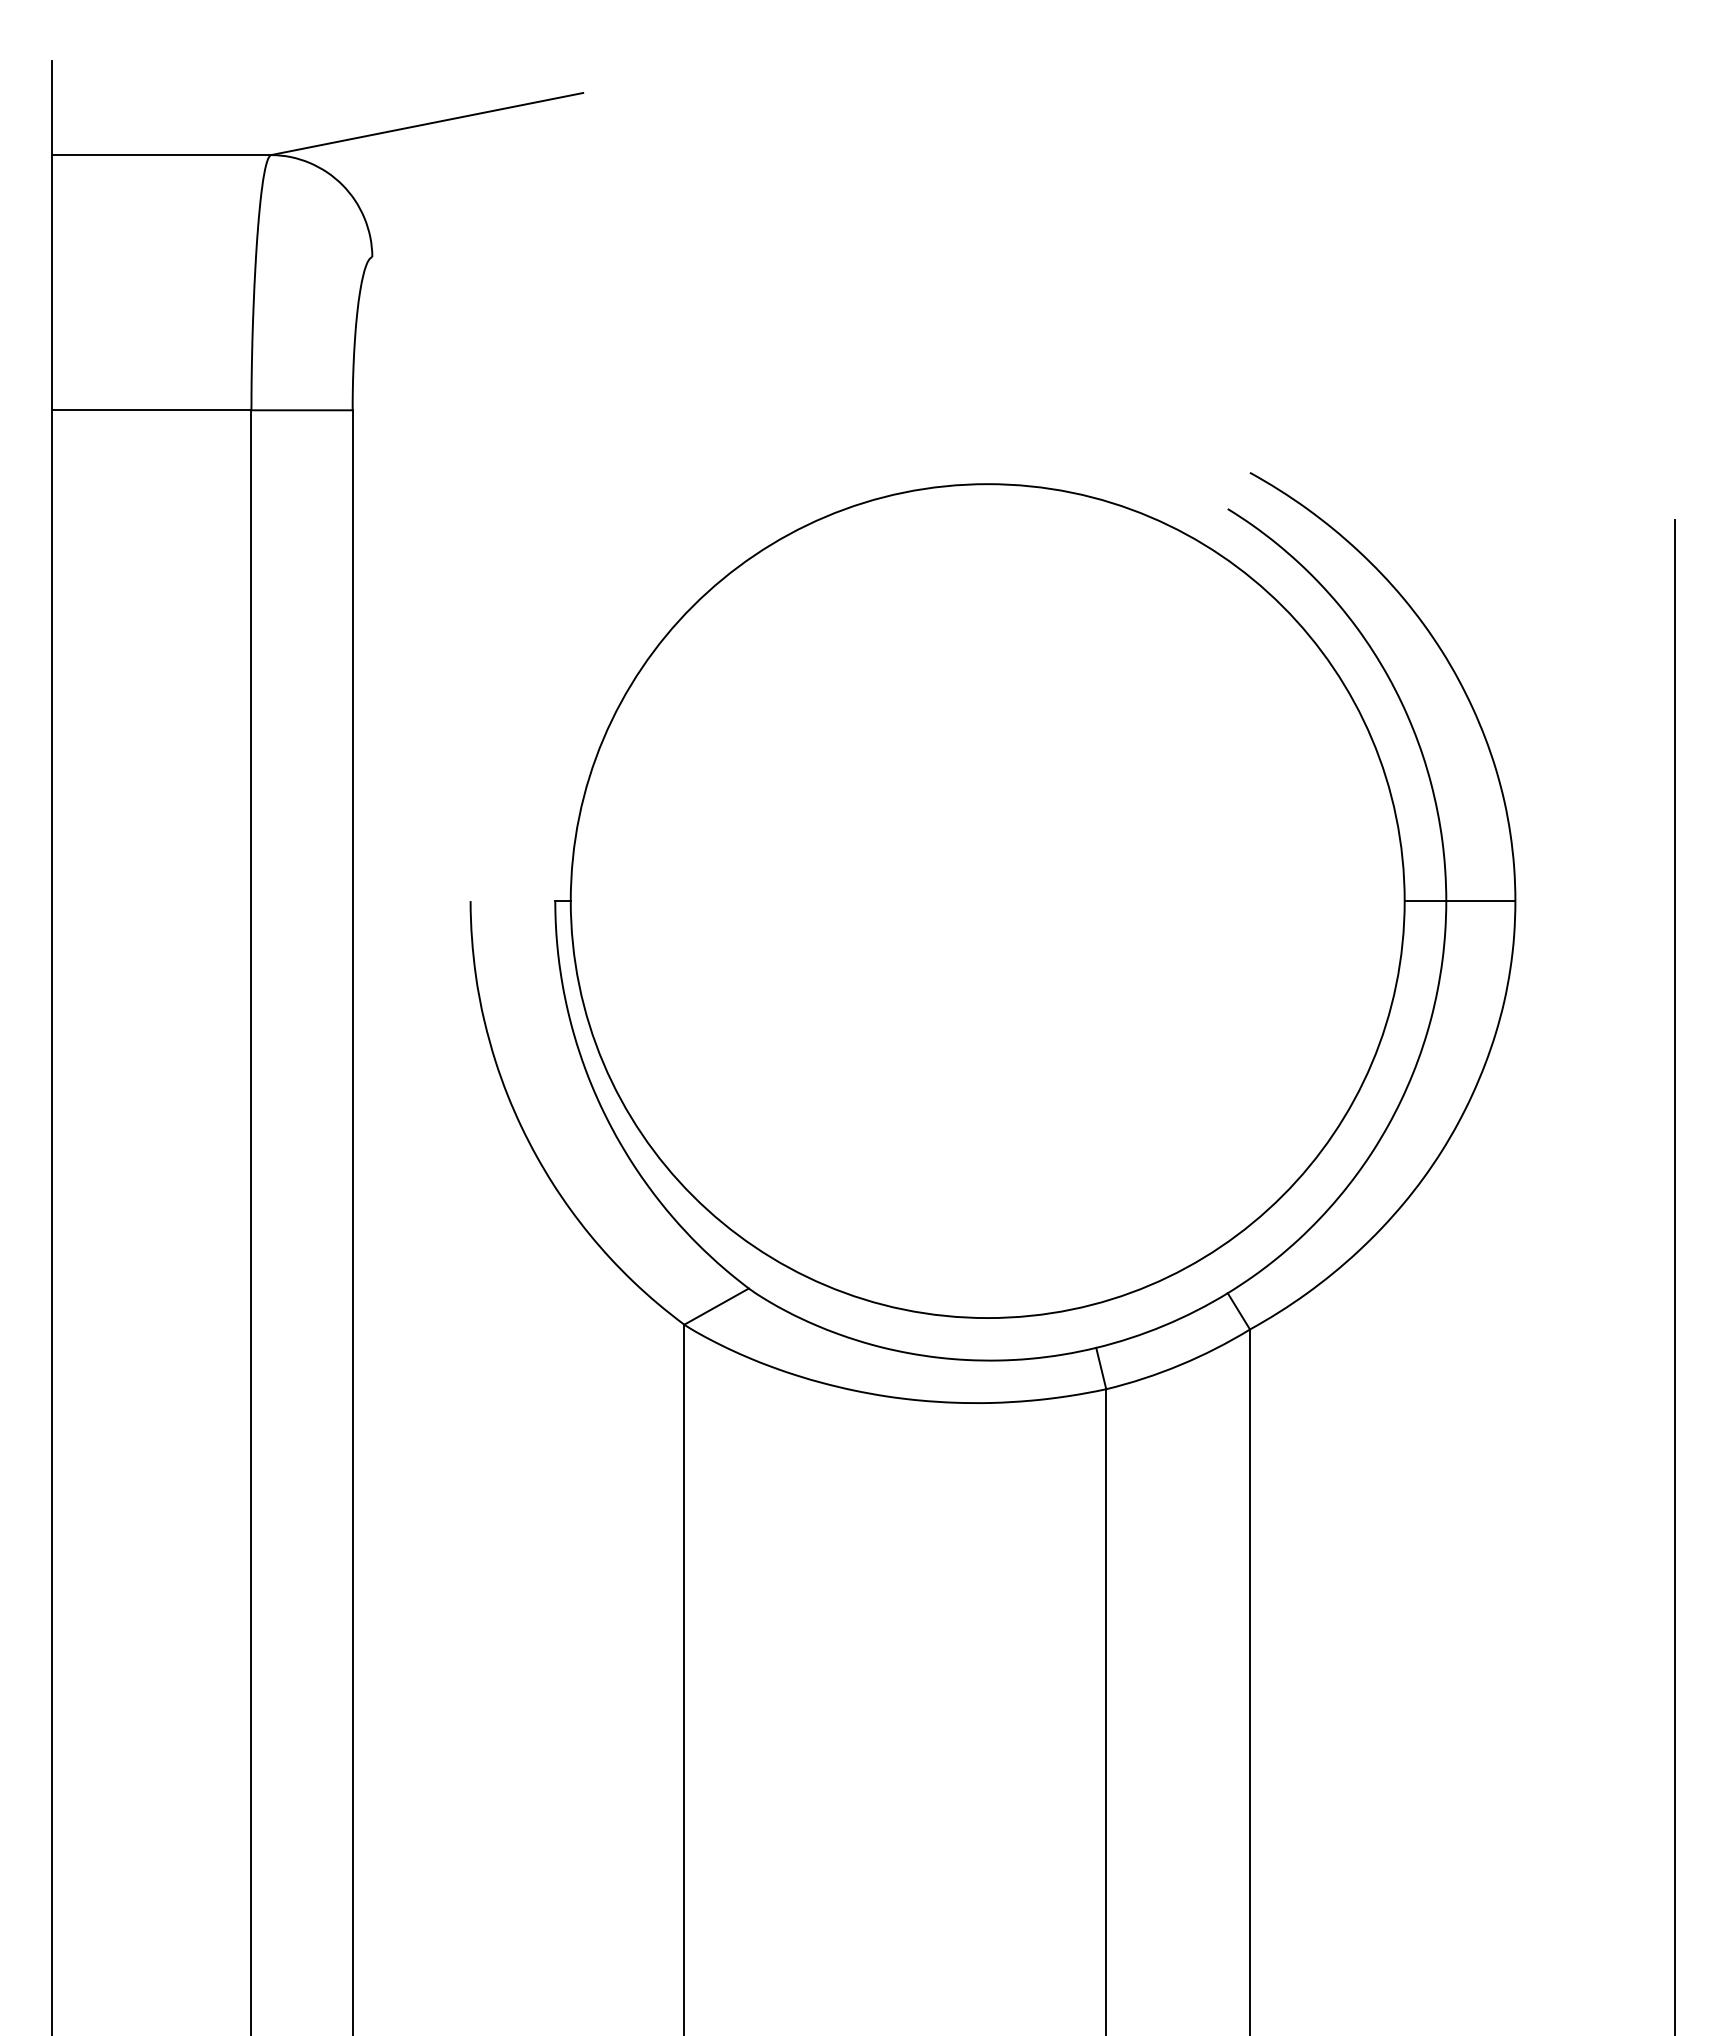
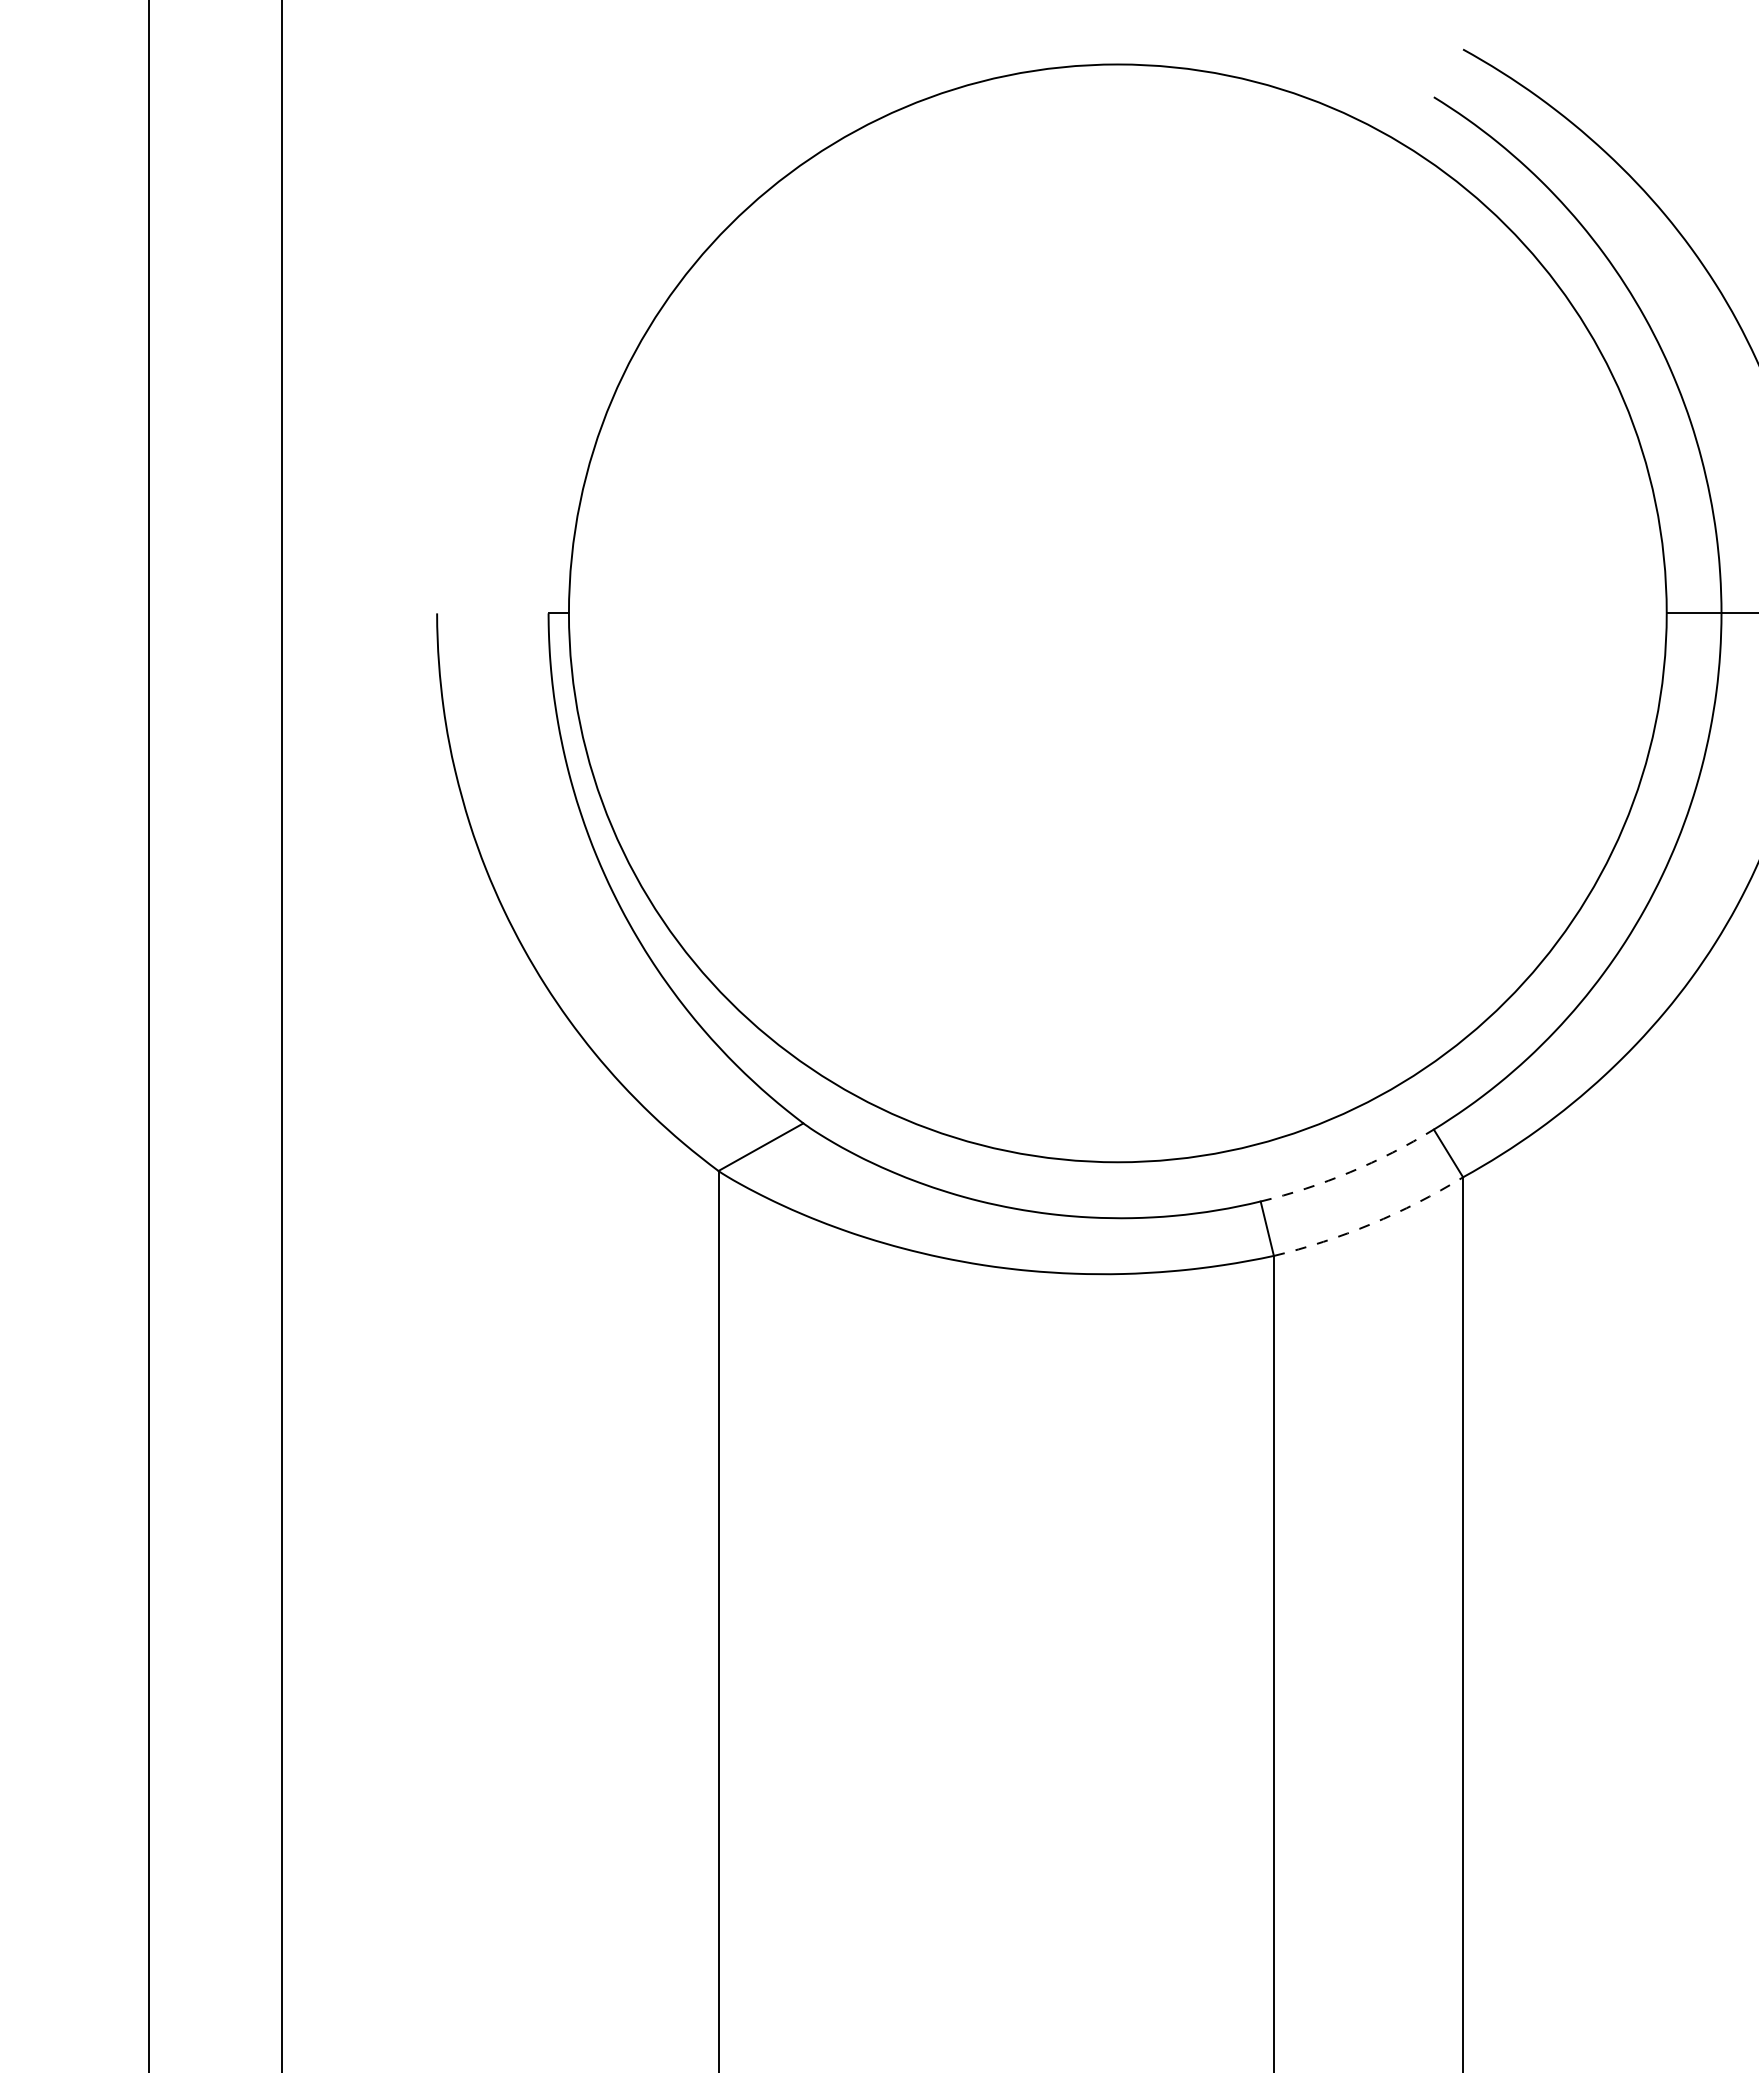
arc: (1164, 1325) -> (1350, 1172), solid -> dashed
arc: (1180, 1364) -> (1371, 1223), solid -> dashed

